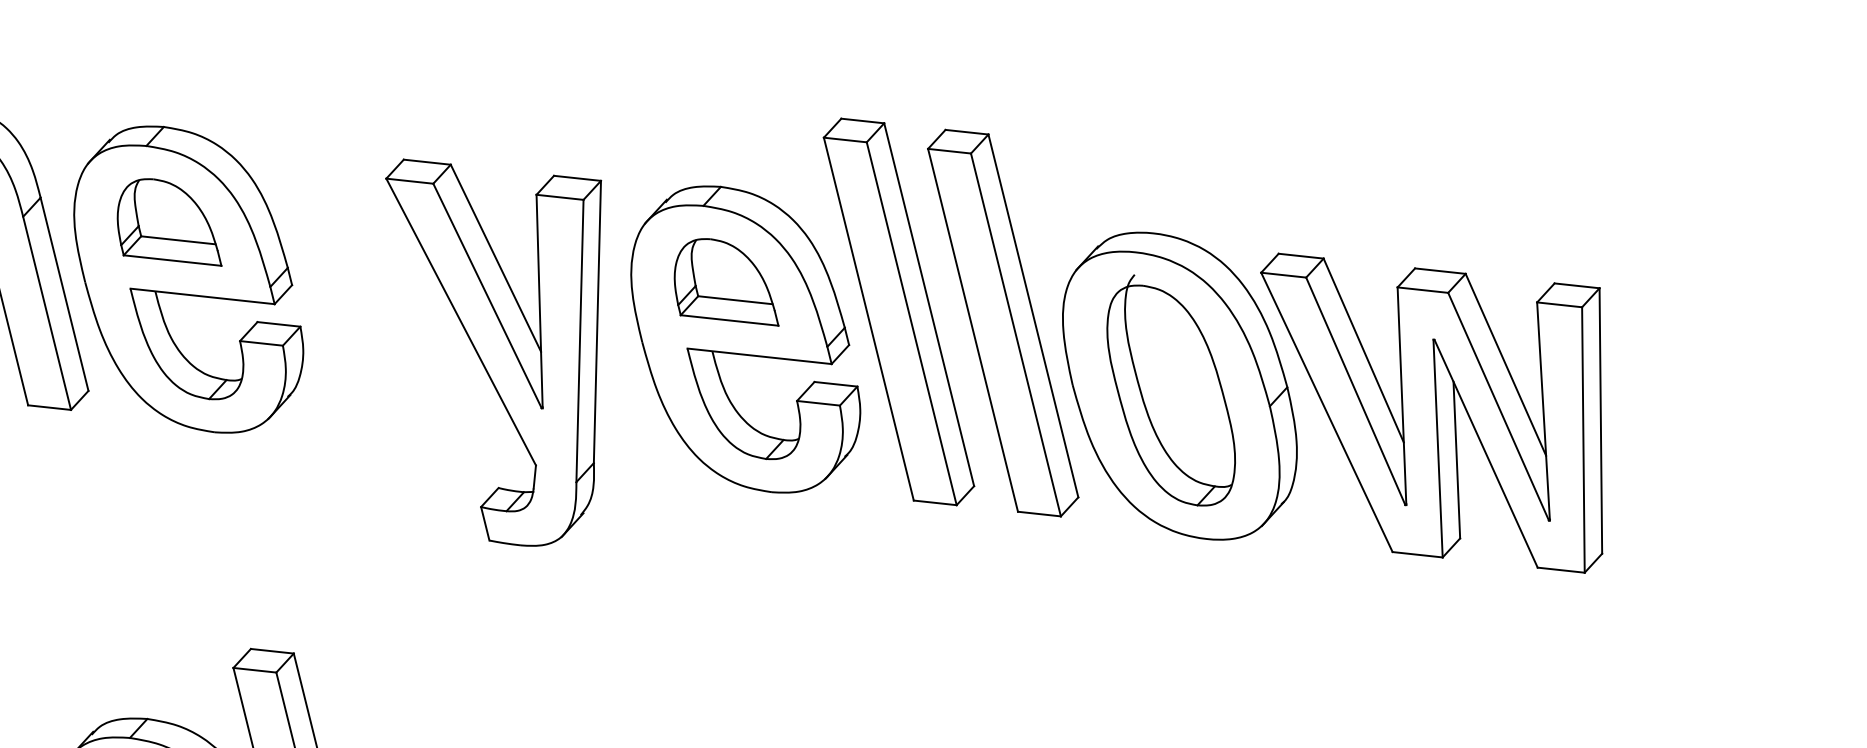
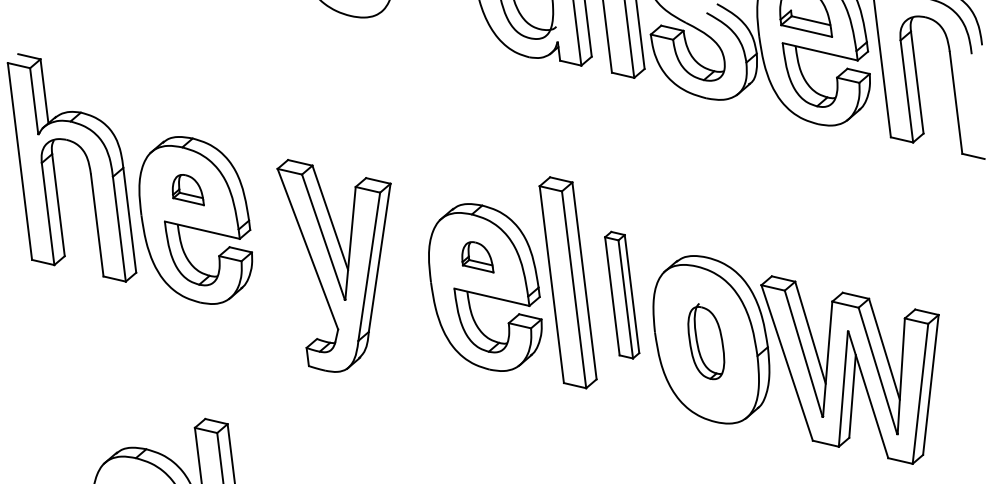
part: (167, 223) -> (188, 189), size x0.6
part: (723, 285) -> (477, 257), size x0.6
part: (1001, 321) -> (621, 294), size x0.6
part: (512, 346) -> (333, 265), moved
part: (1171, 390) -> (706, 341), size x0.6

